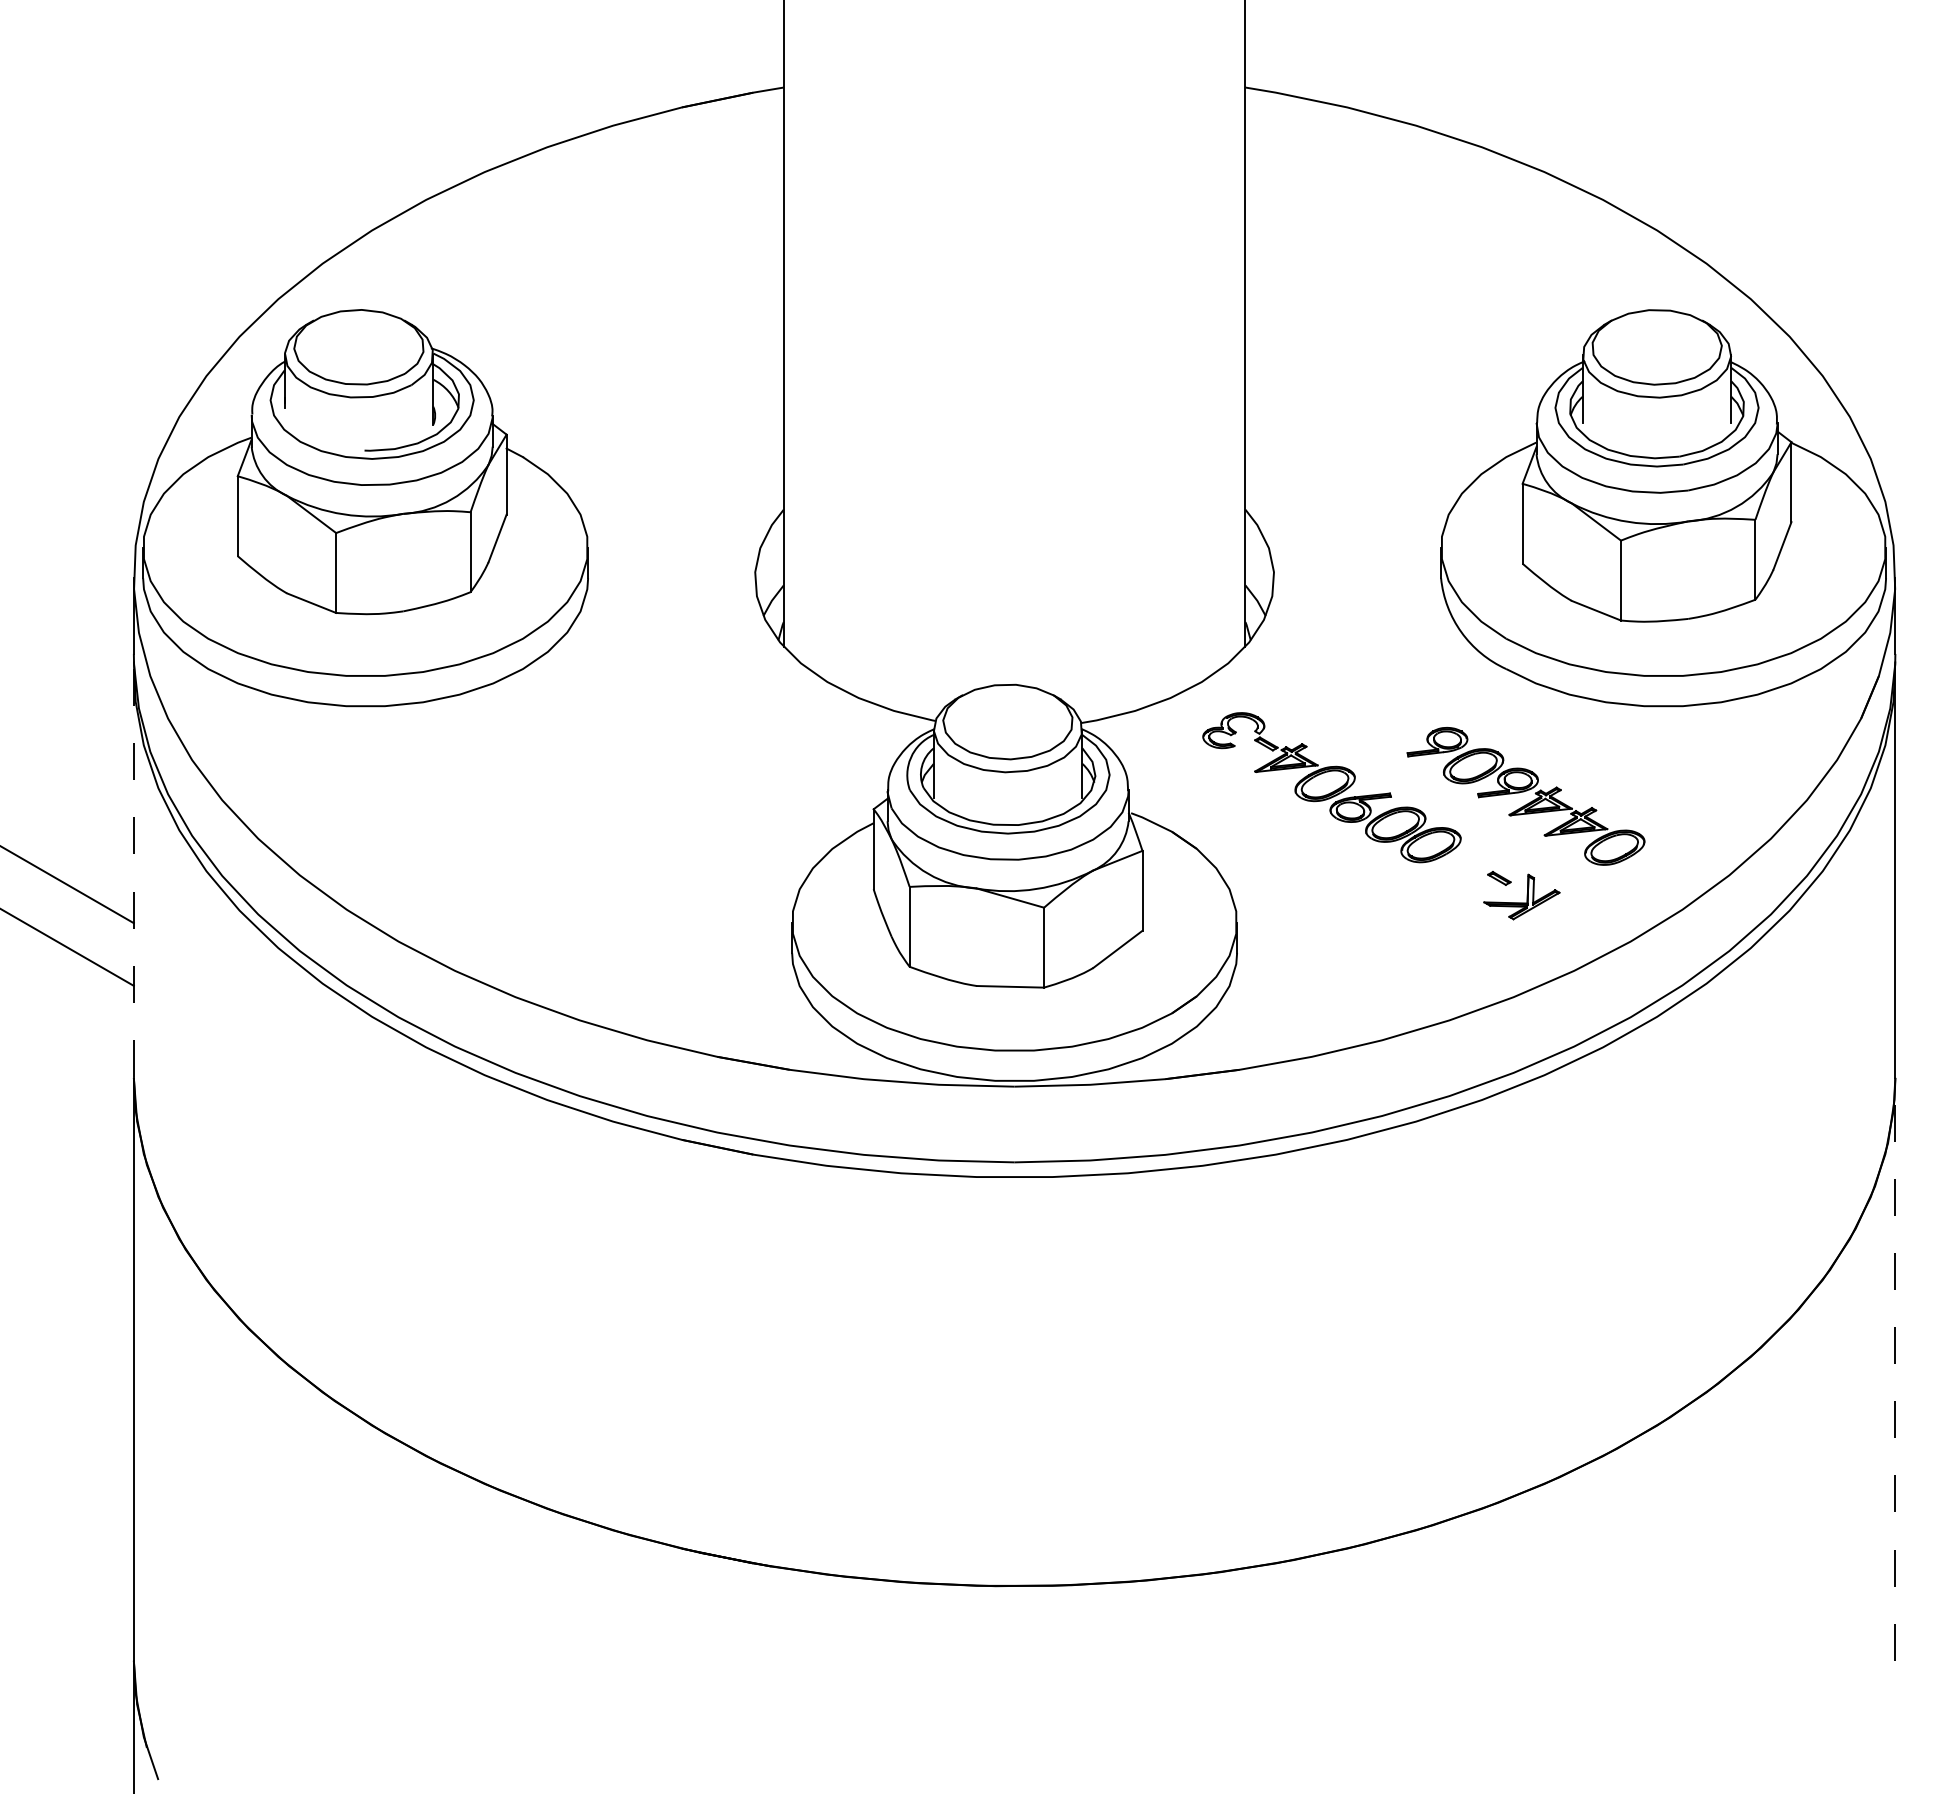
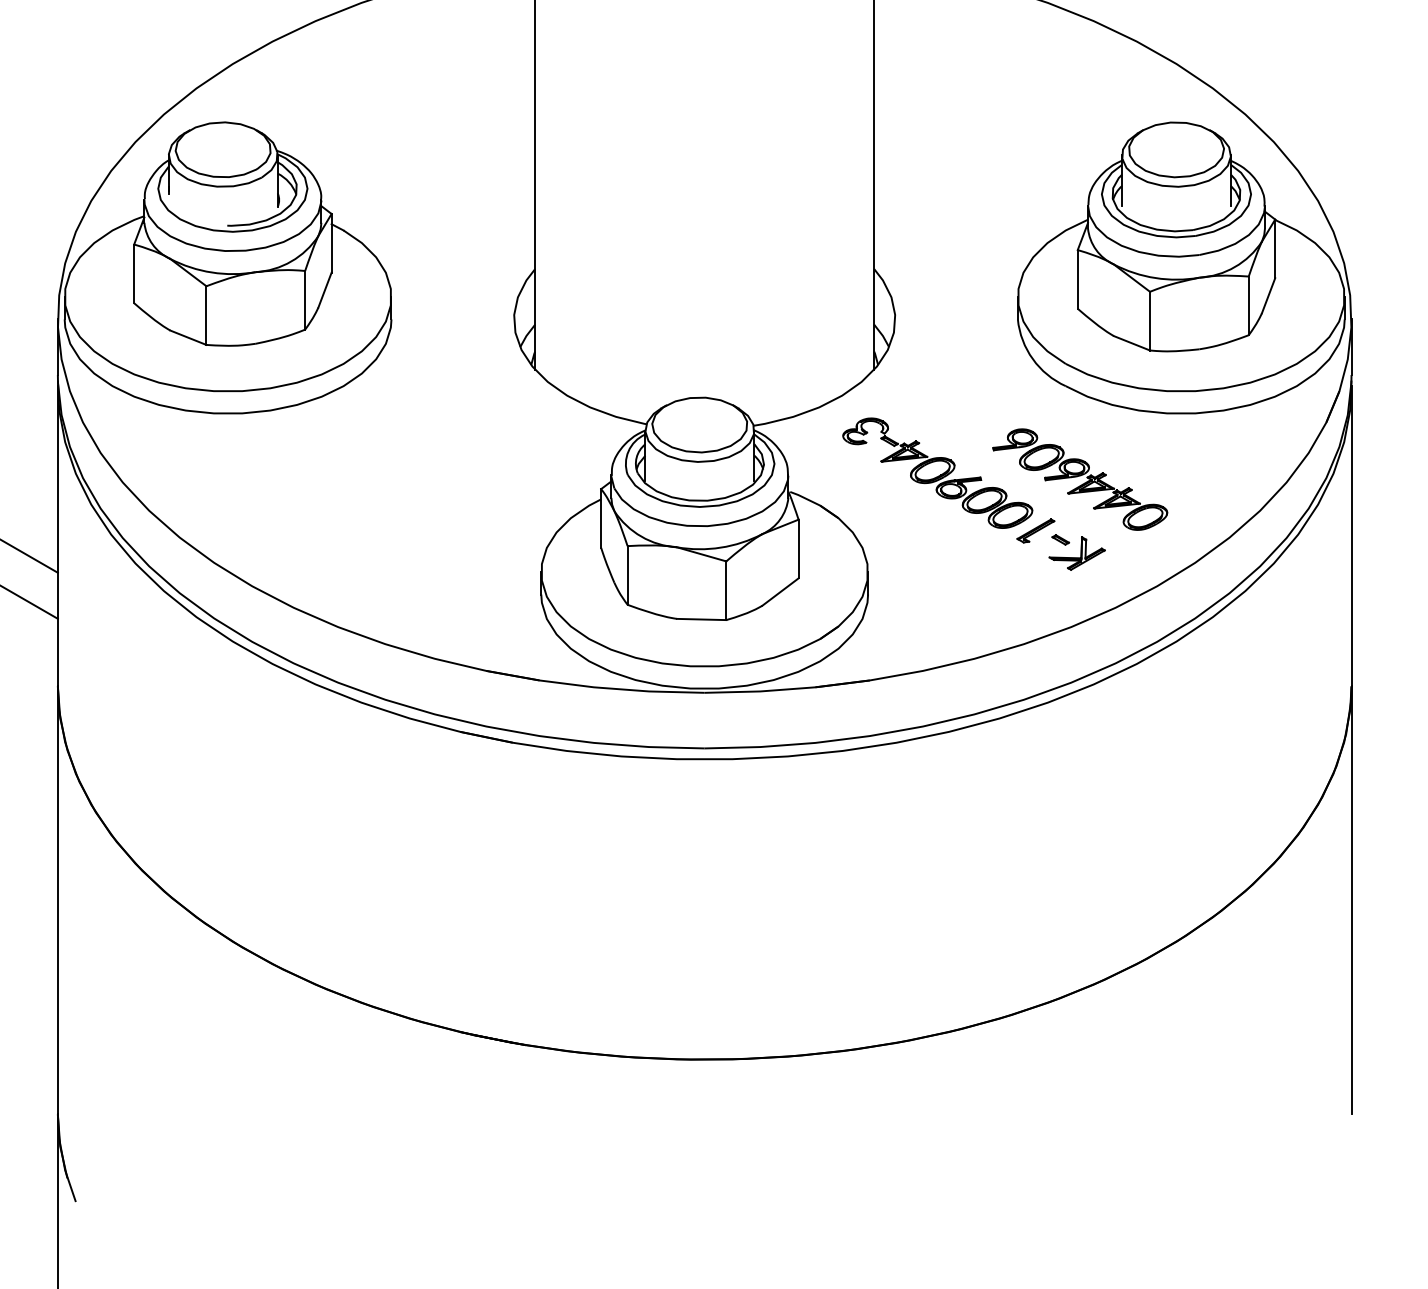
part: (1465, 865) -> (1035, 530), added
line: (133, 873) -> (57, 536), dashed -> solid
line: (1895, 1368) -> (1351, 899), dashed -> solid

